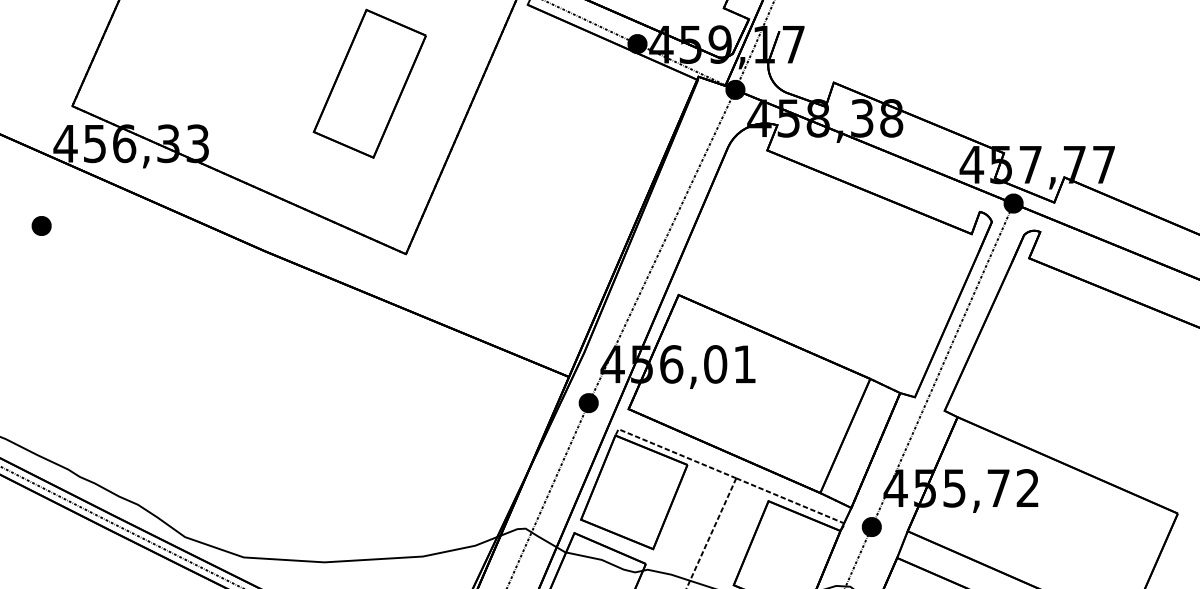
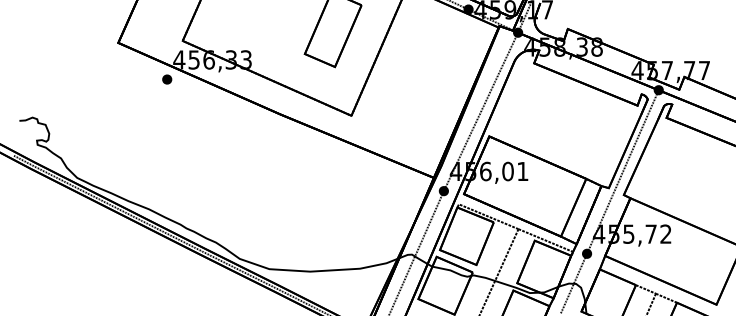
part: (42, 225) -> (167, 79), moved

